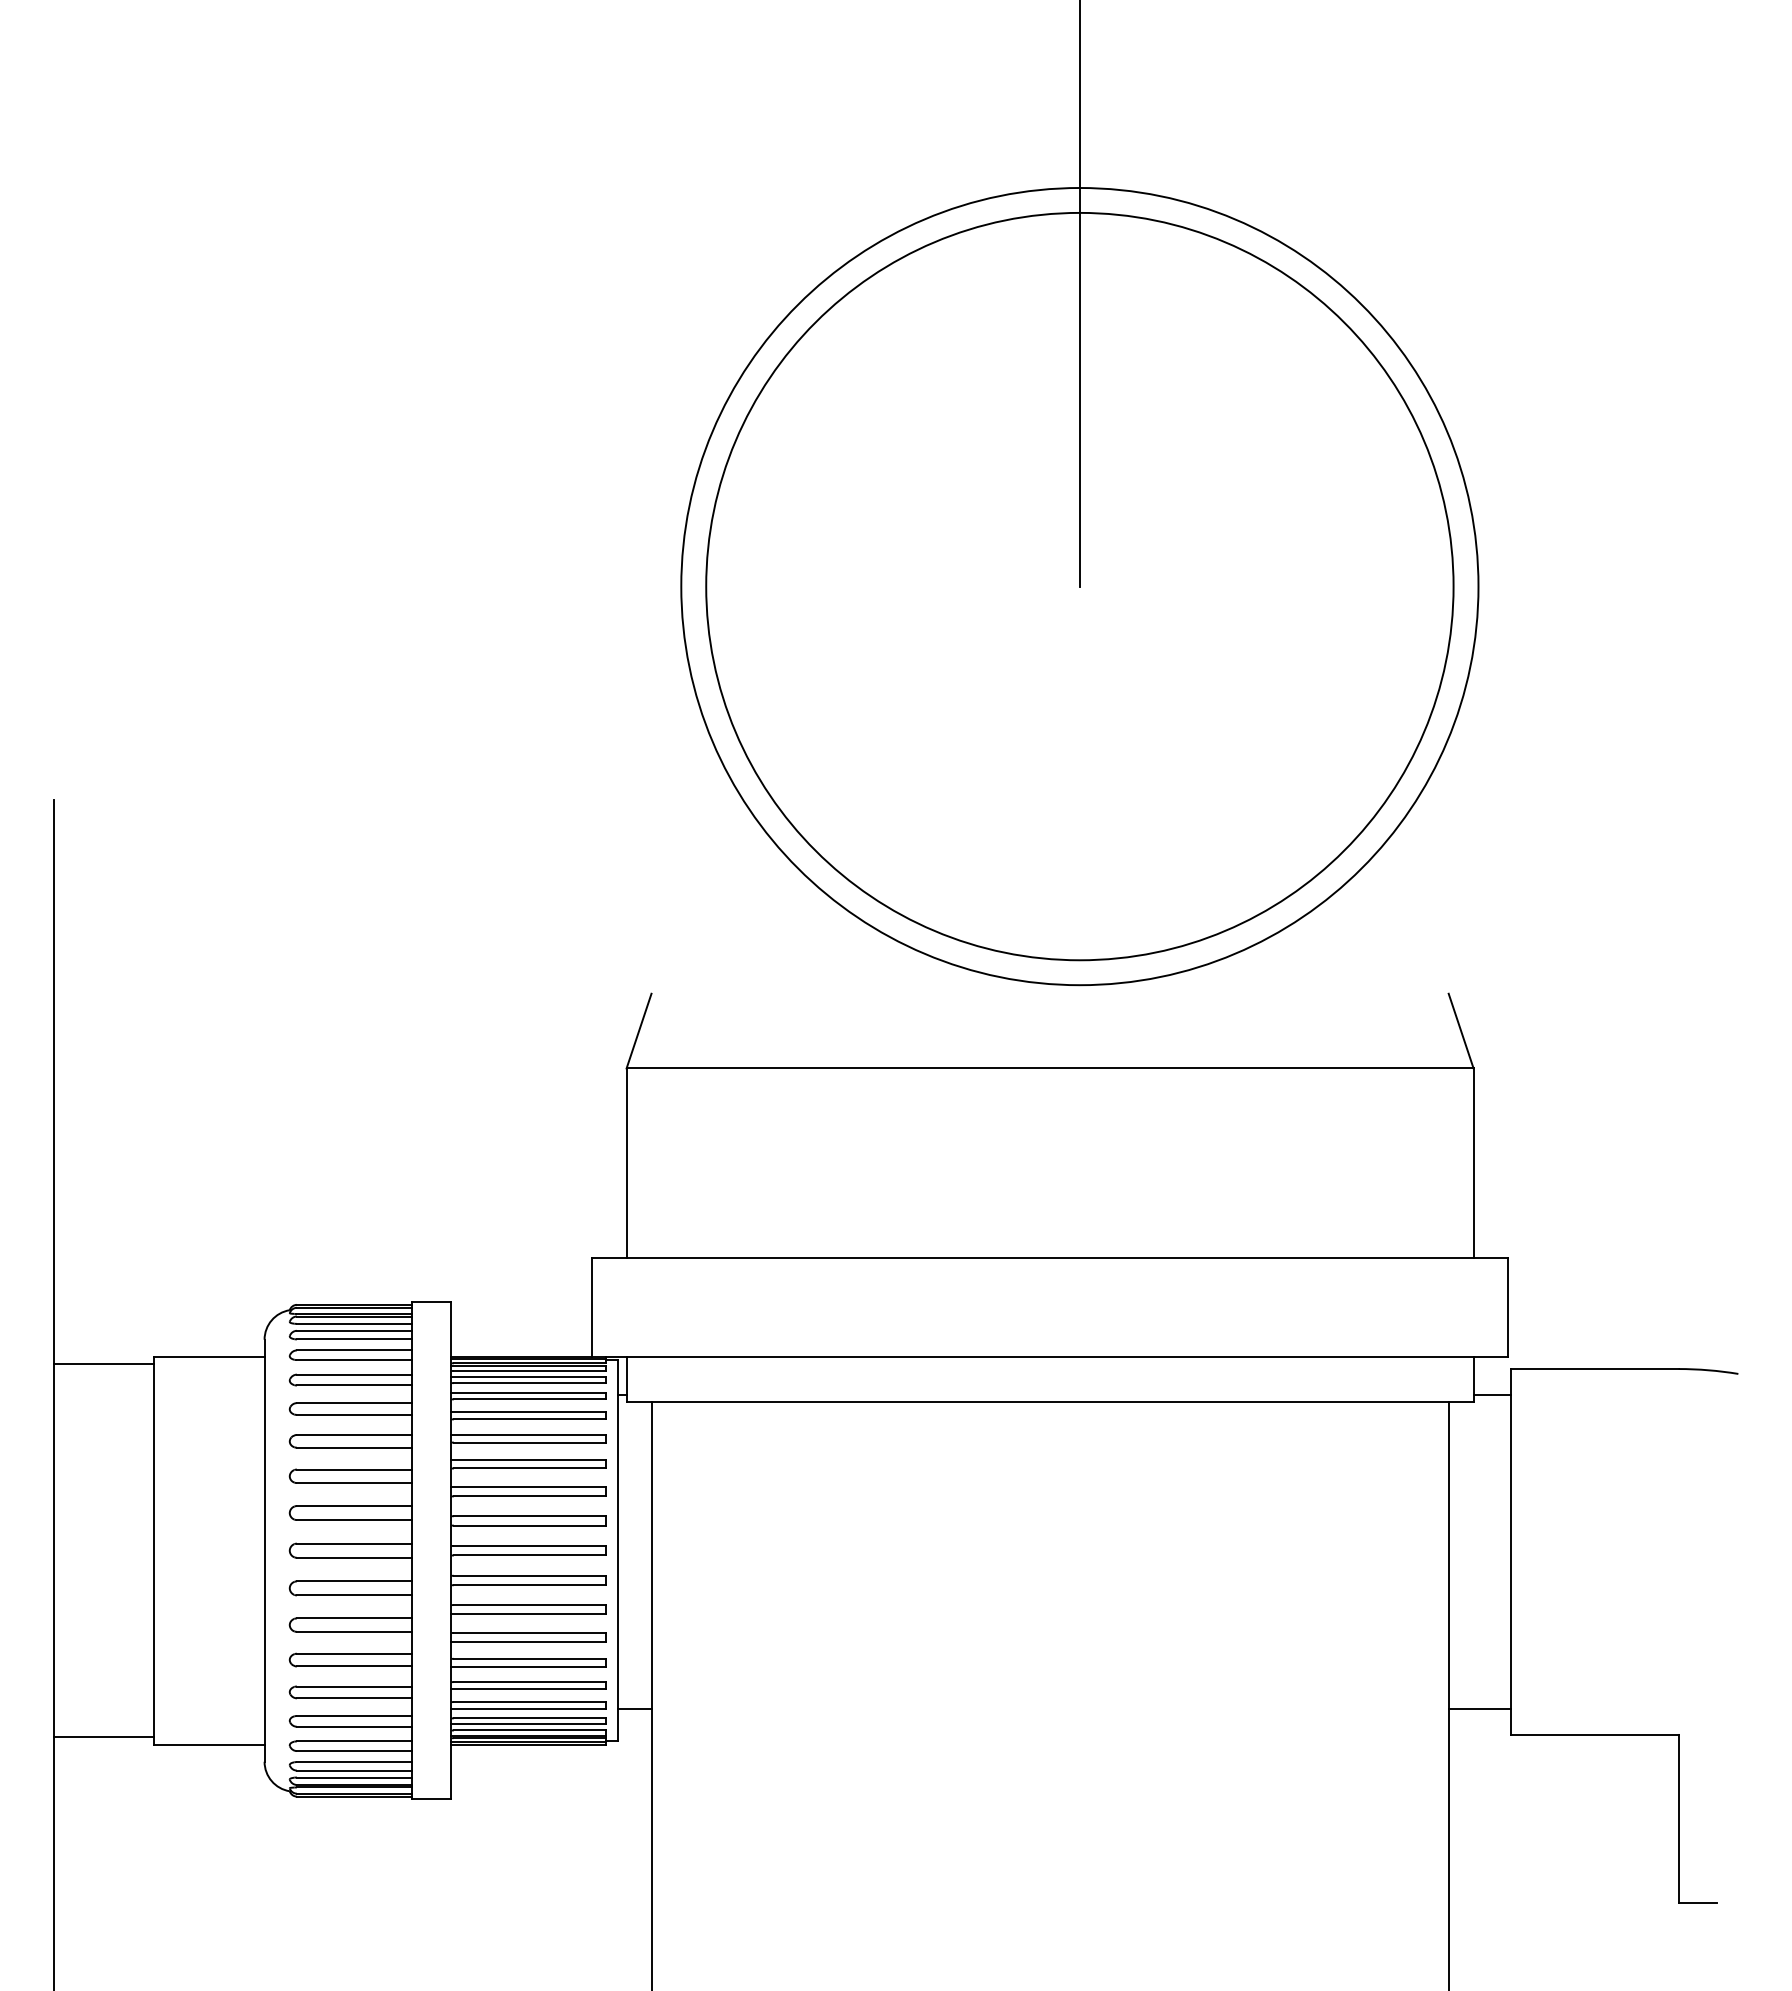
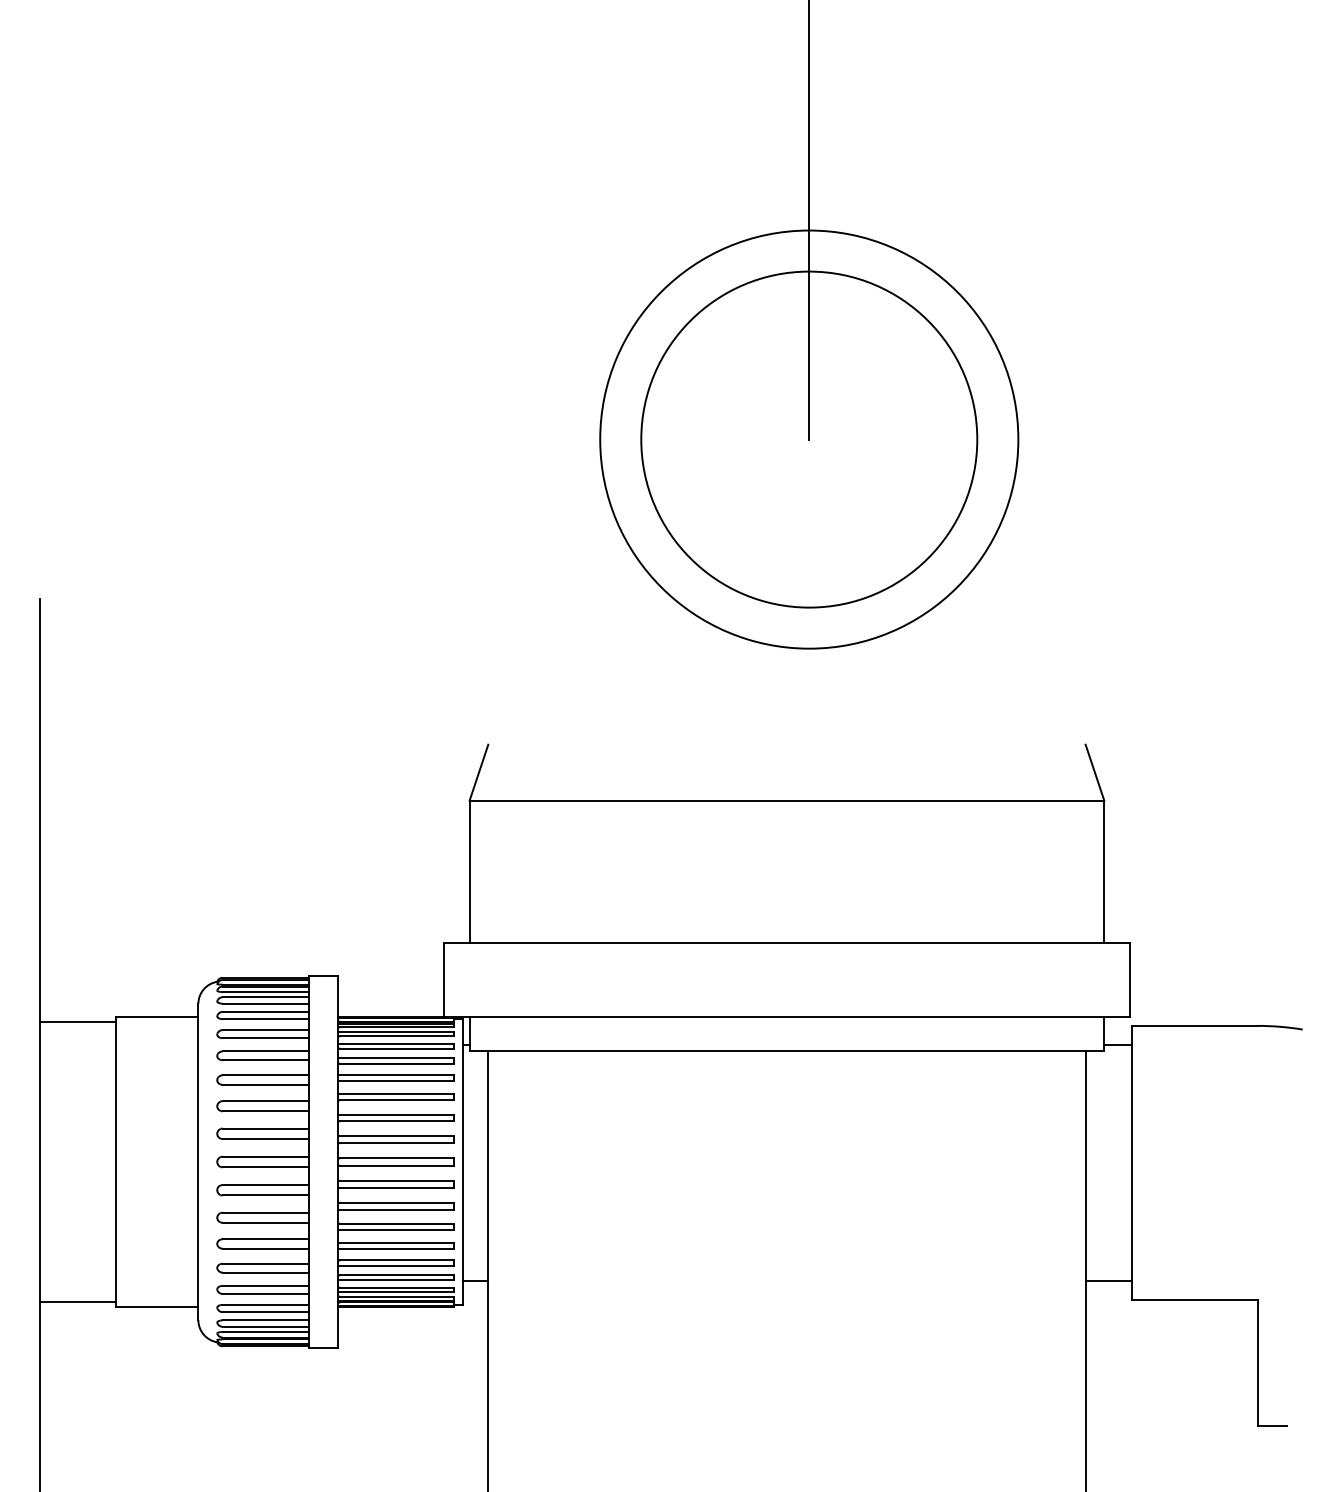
circle: (1079, 586) -> (808, 439), size x0.6
circle: (1079, 586) -> (808, 439), size x0.7

